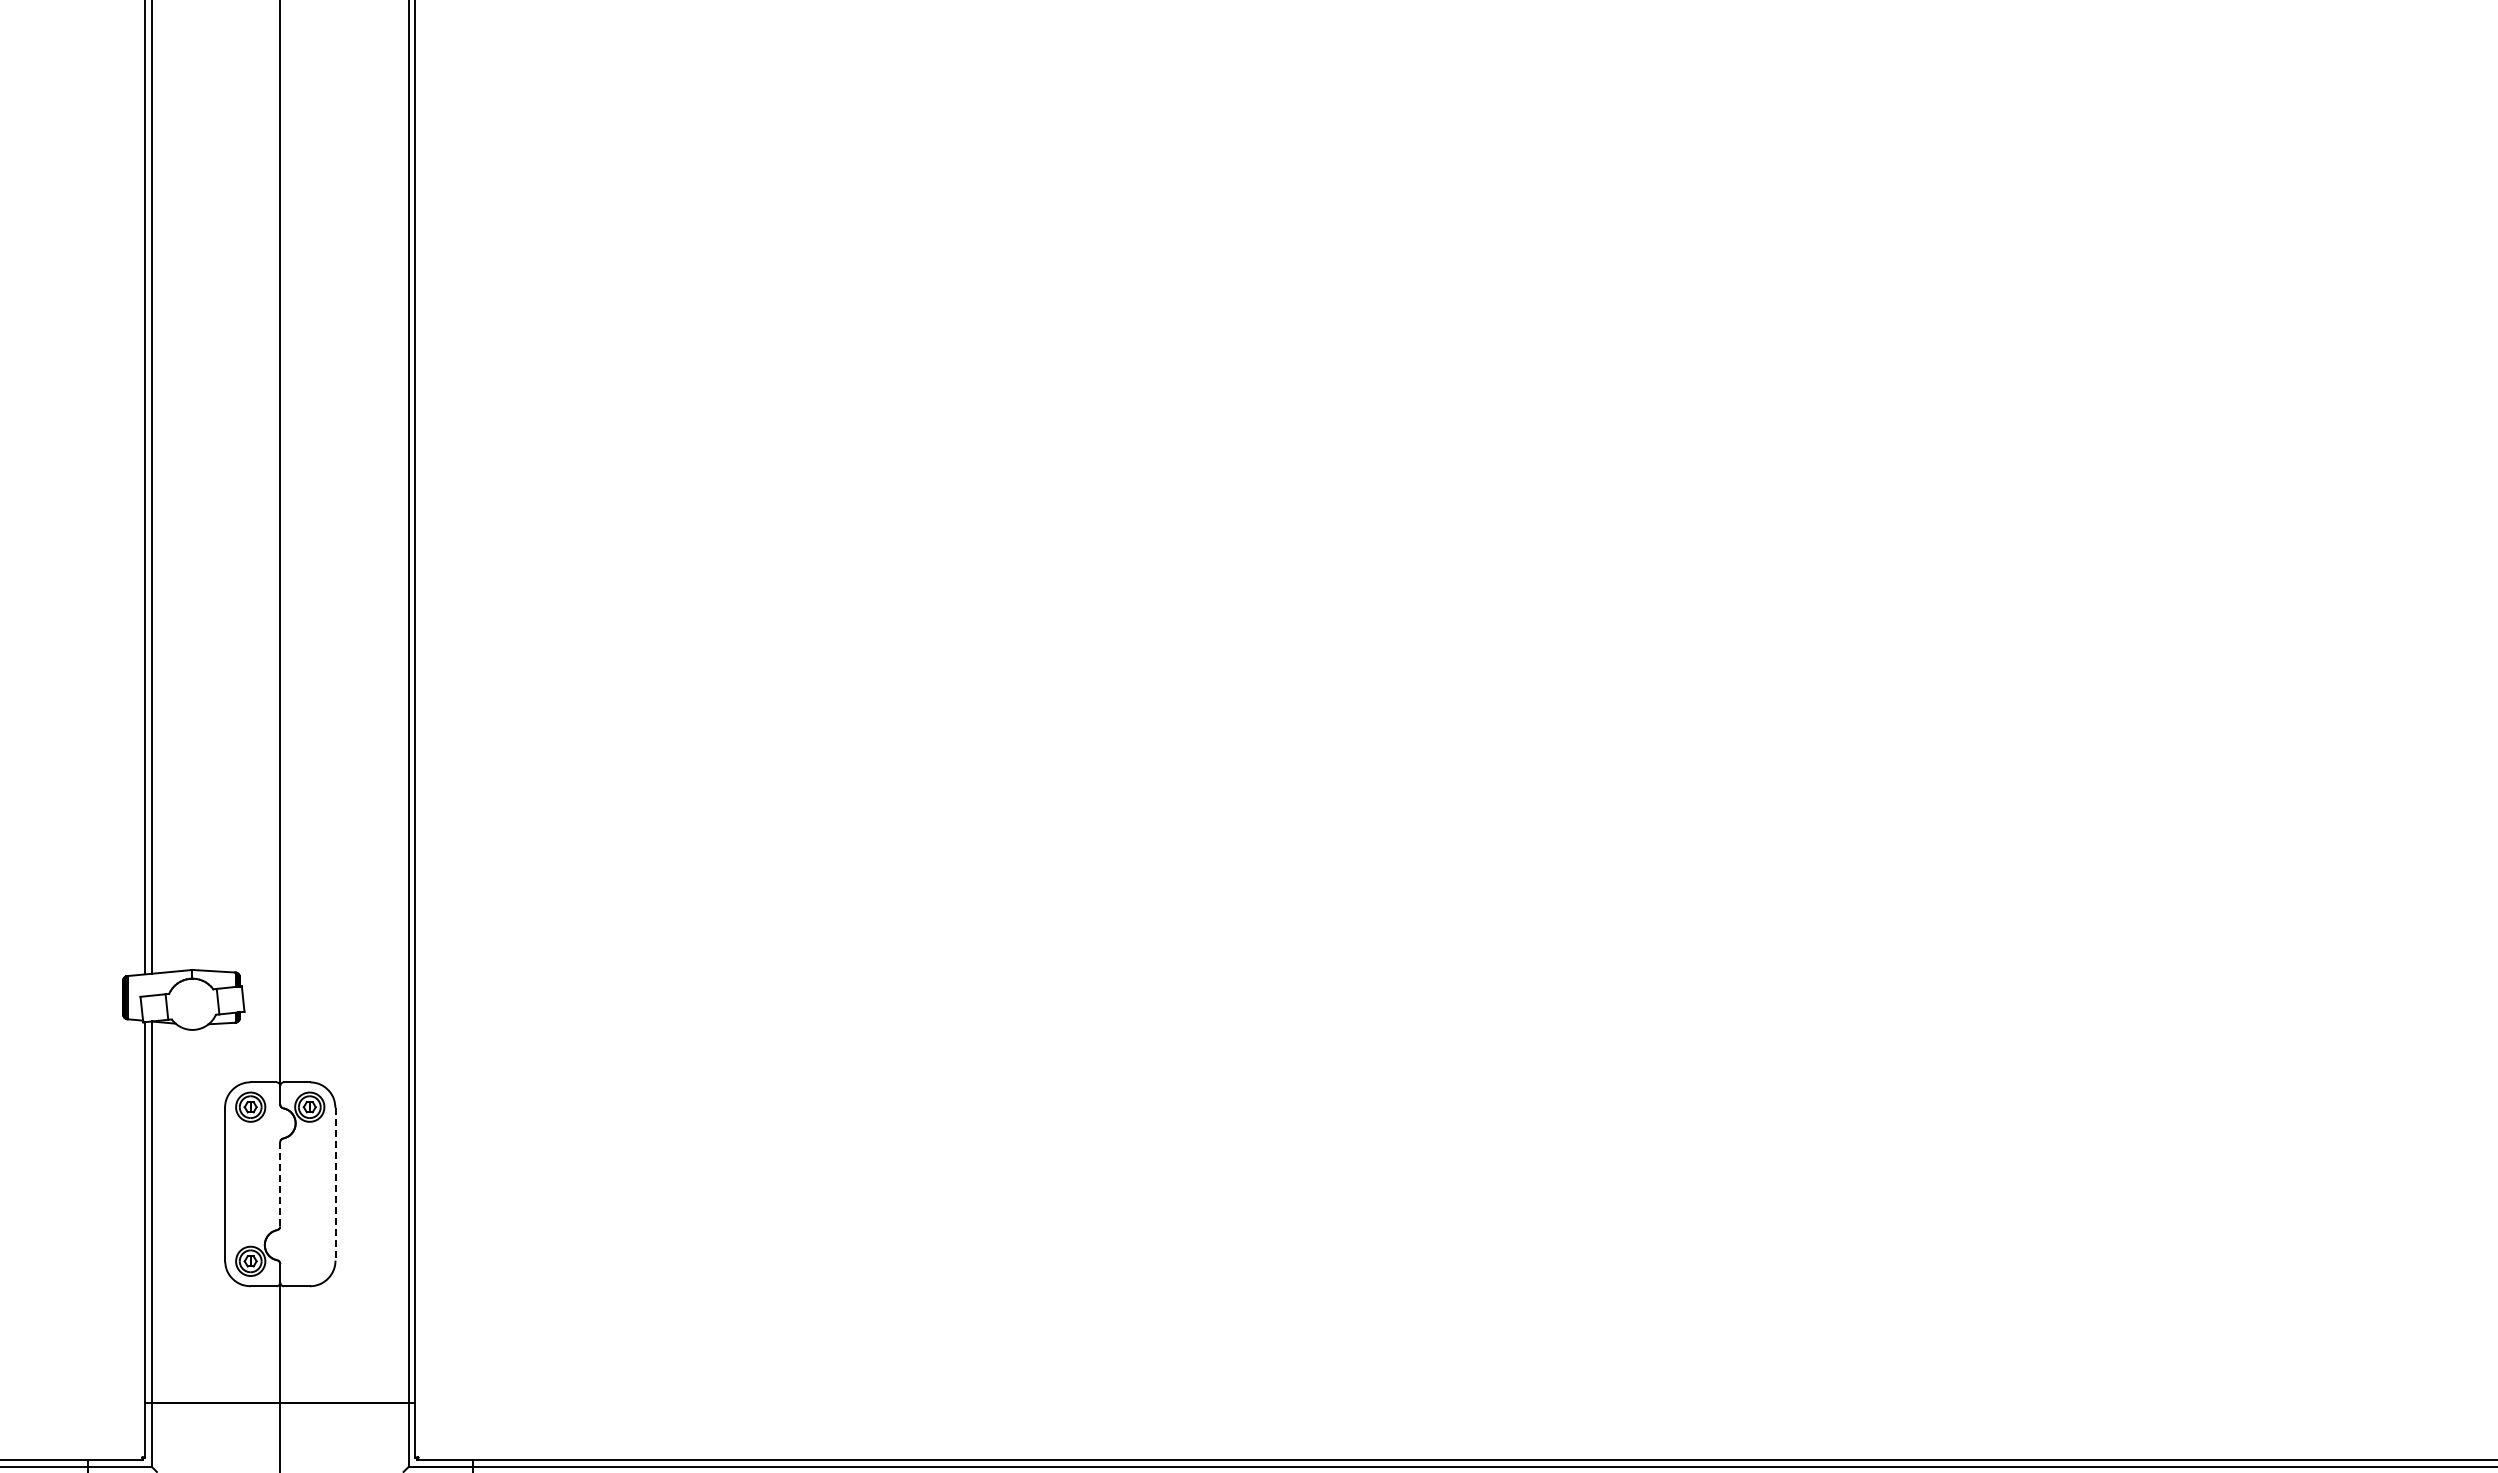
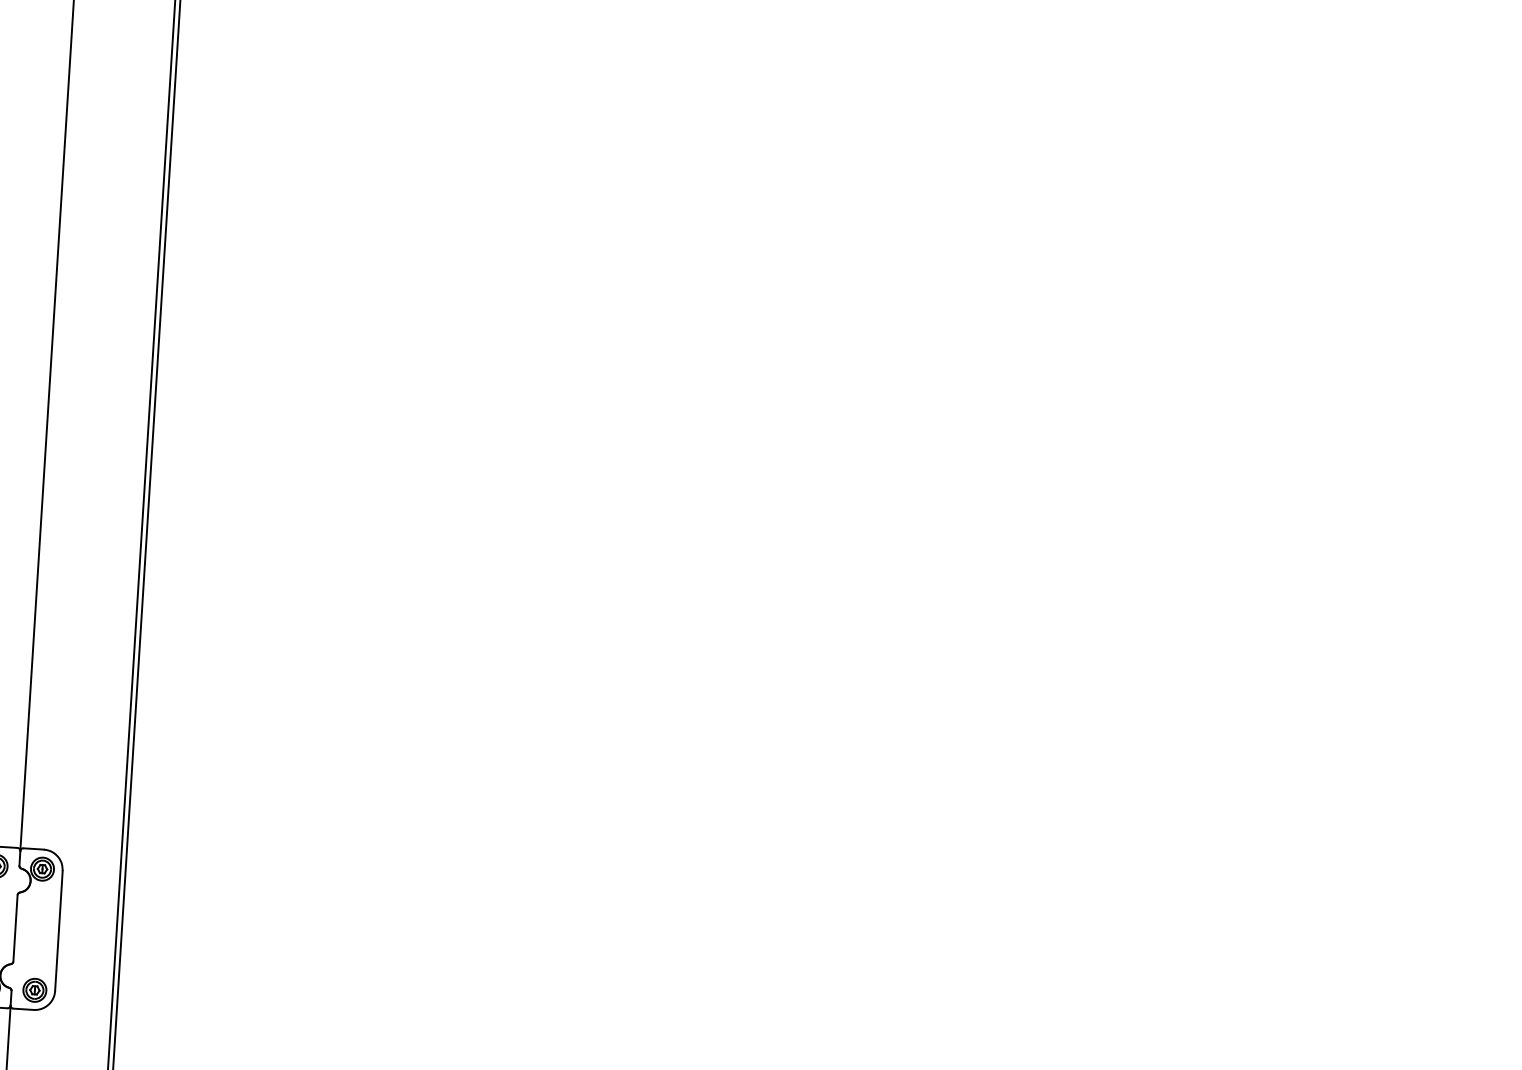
line: (280, 1184) -> (15, 928), dashed -> solid
line: (335, 1184) -> (58, 931), dashed -> solid
part: (309, 1260) -> (34, 989), added

